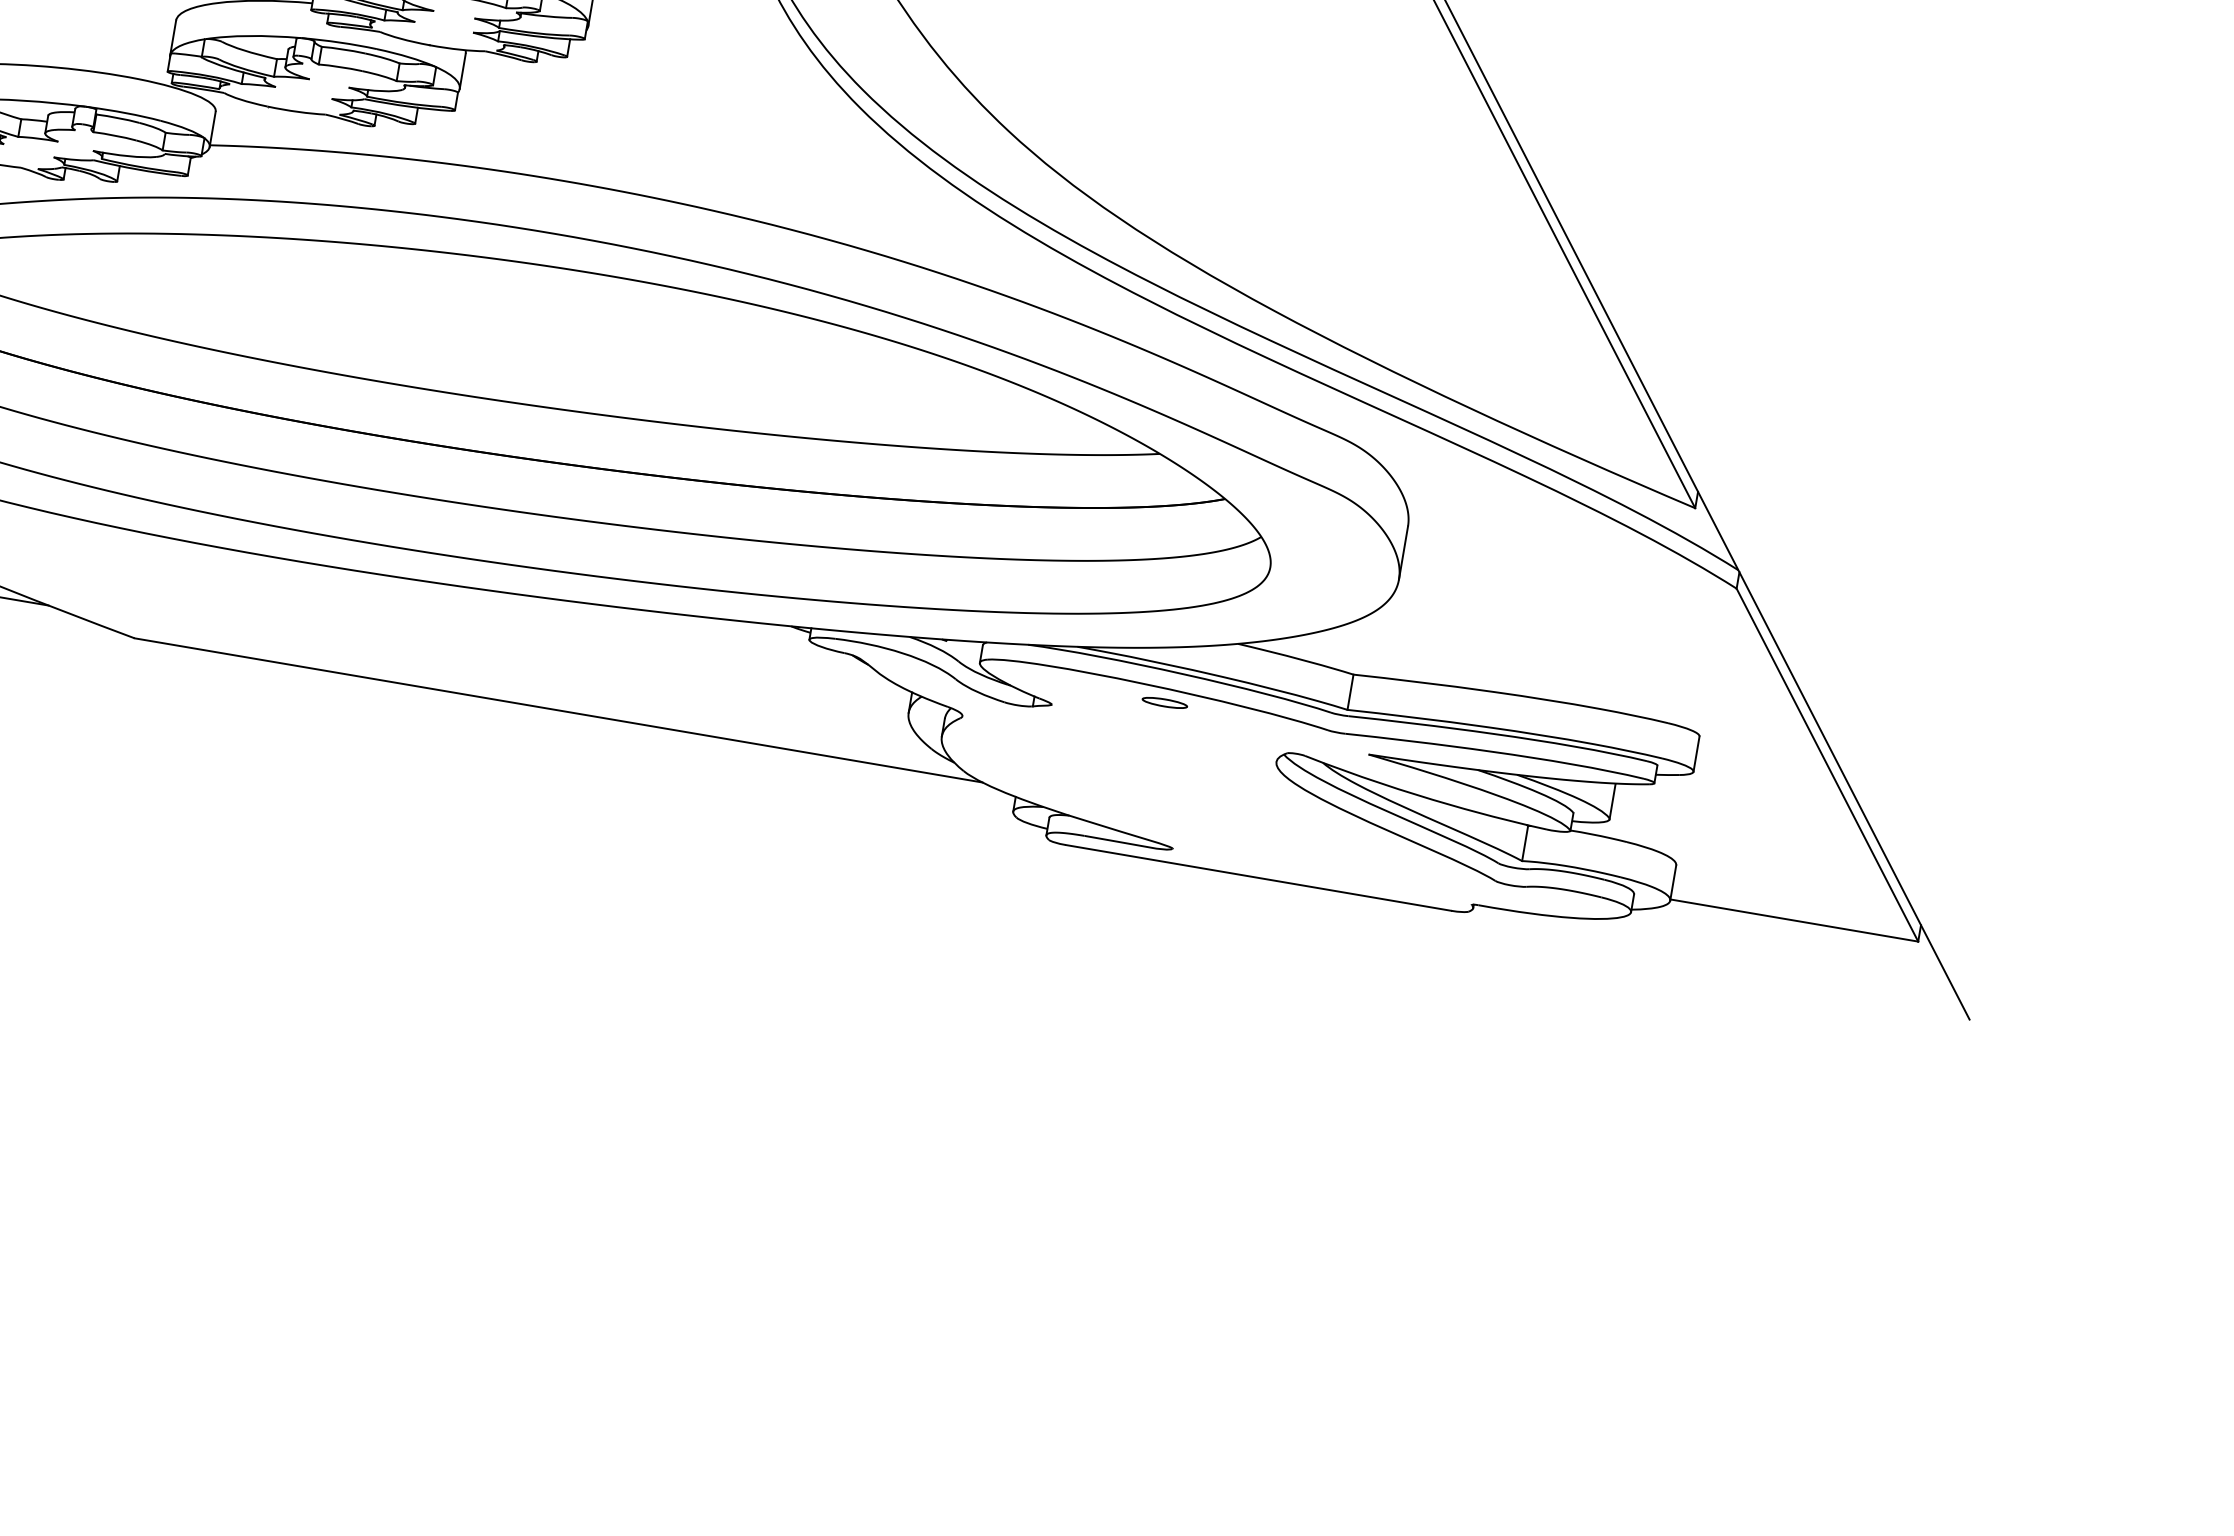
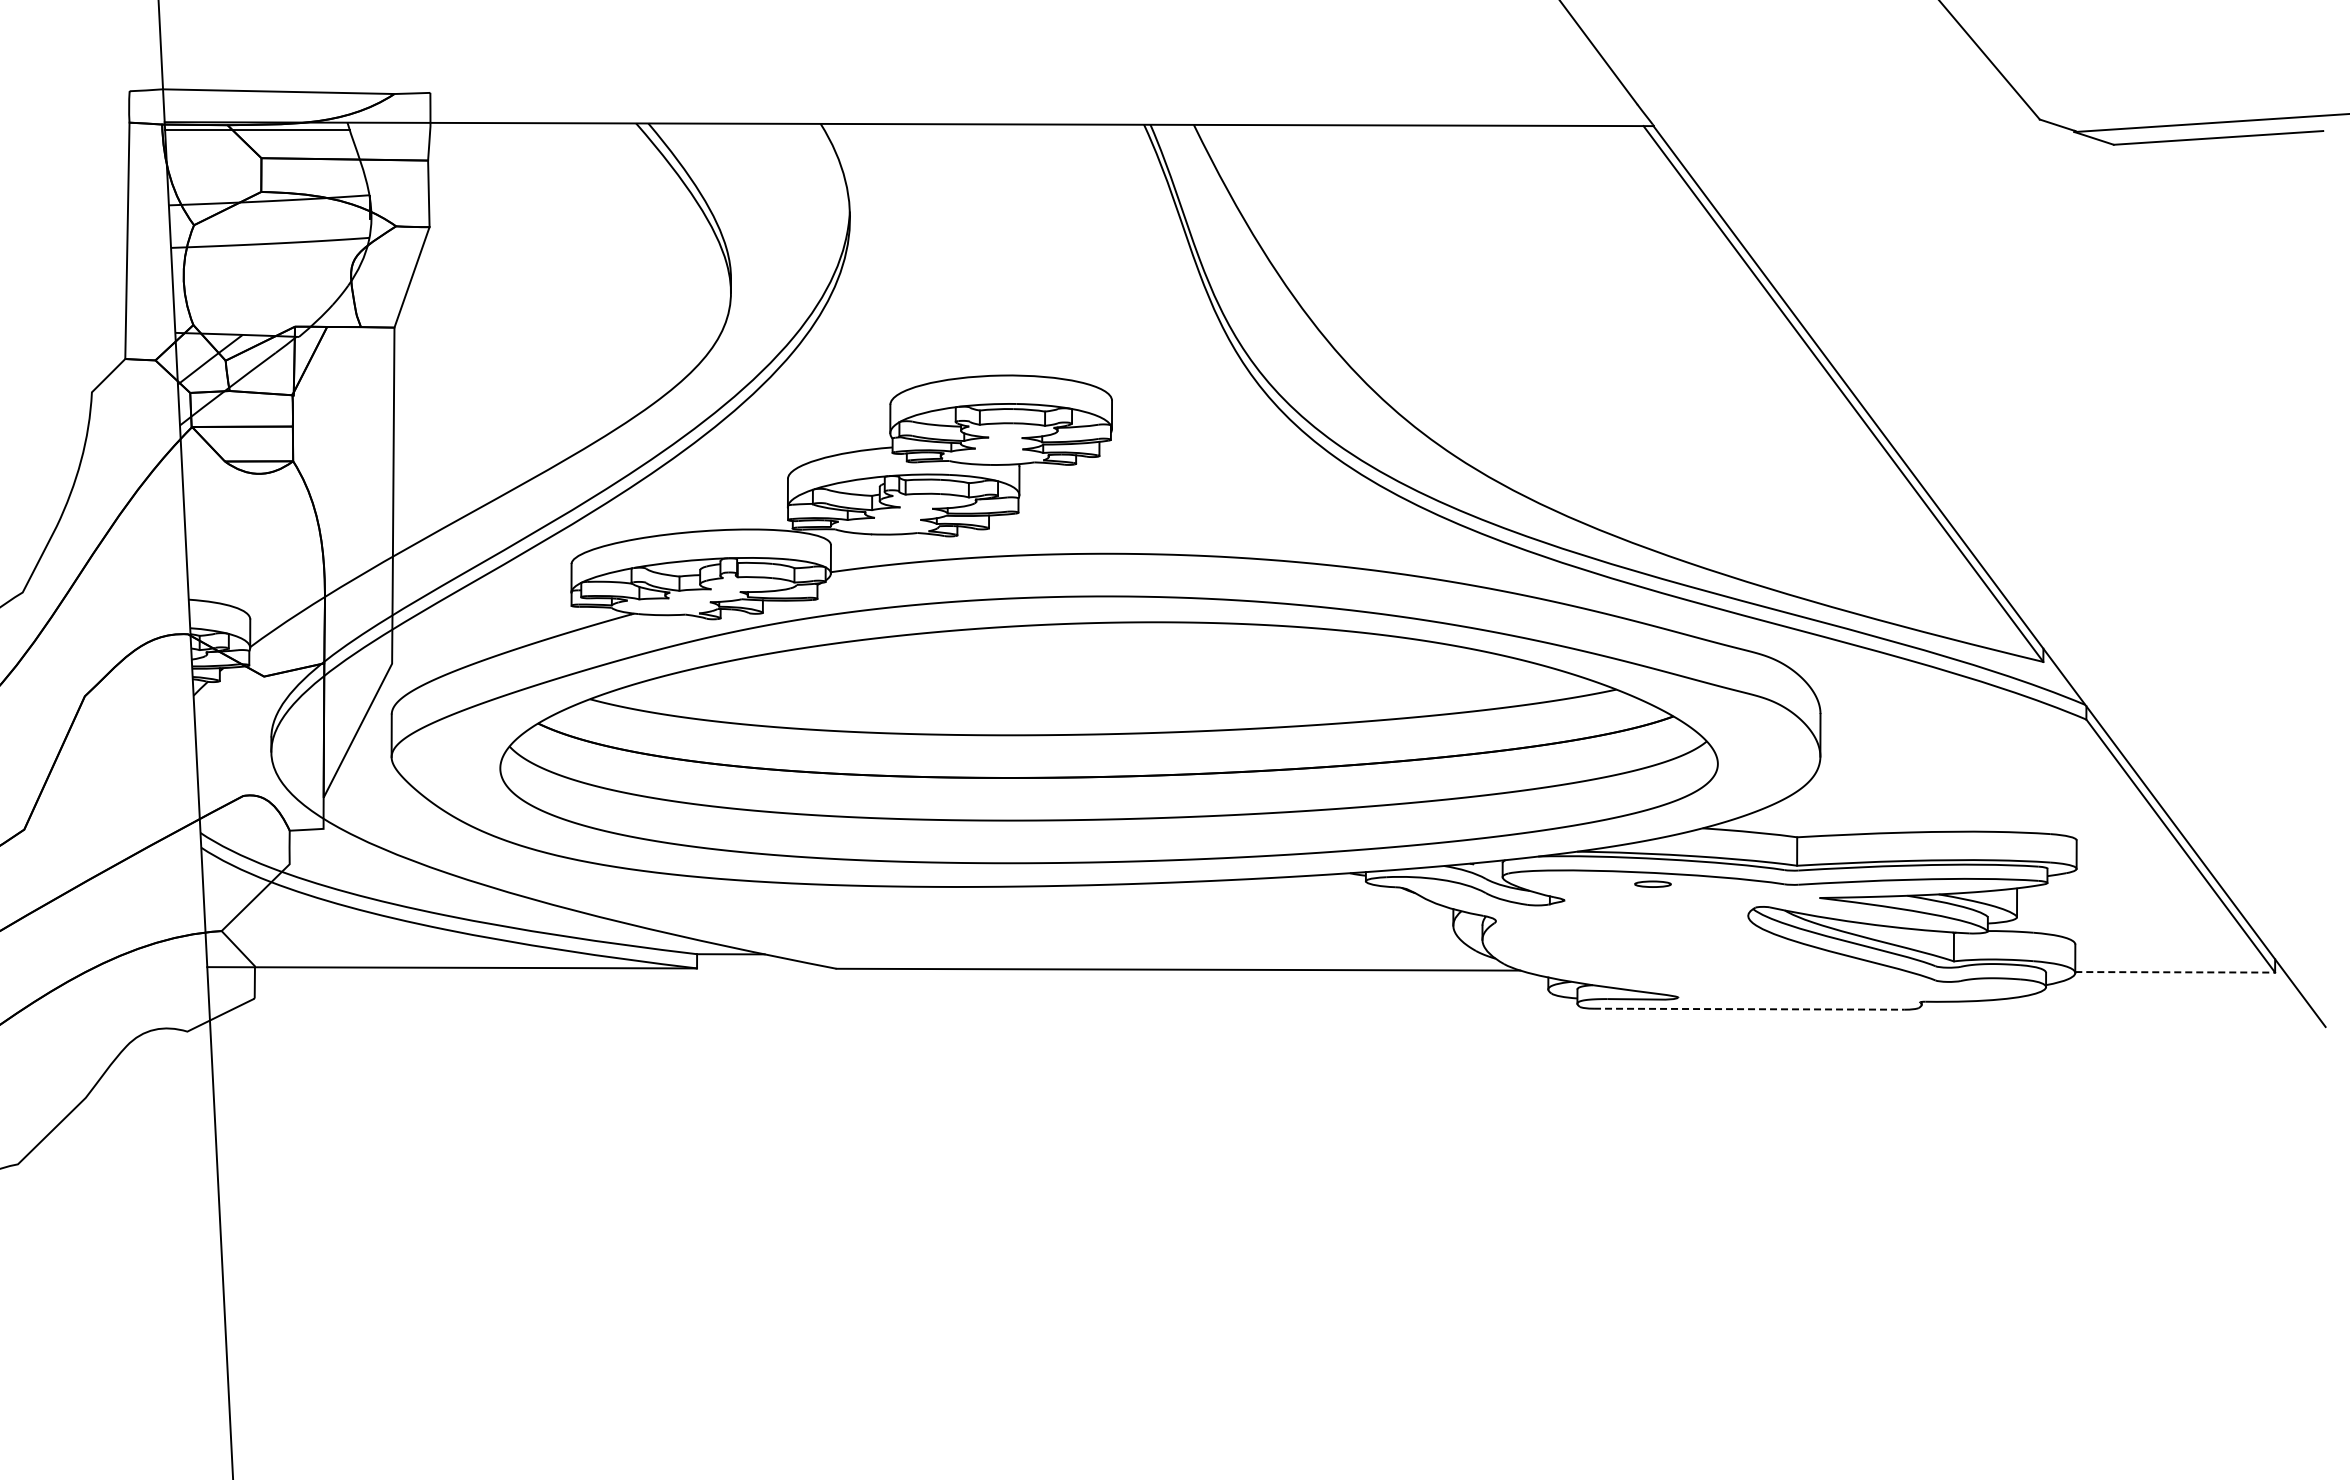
line: (1258, 878) -> (1749, 1009), solid -> dashed
line: (1794, 920) -> (2175, 972), solid -> dashed

